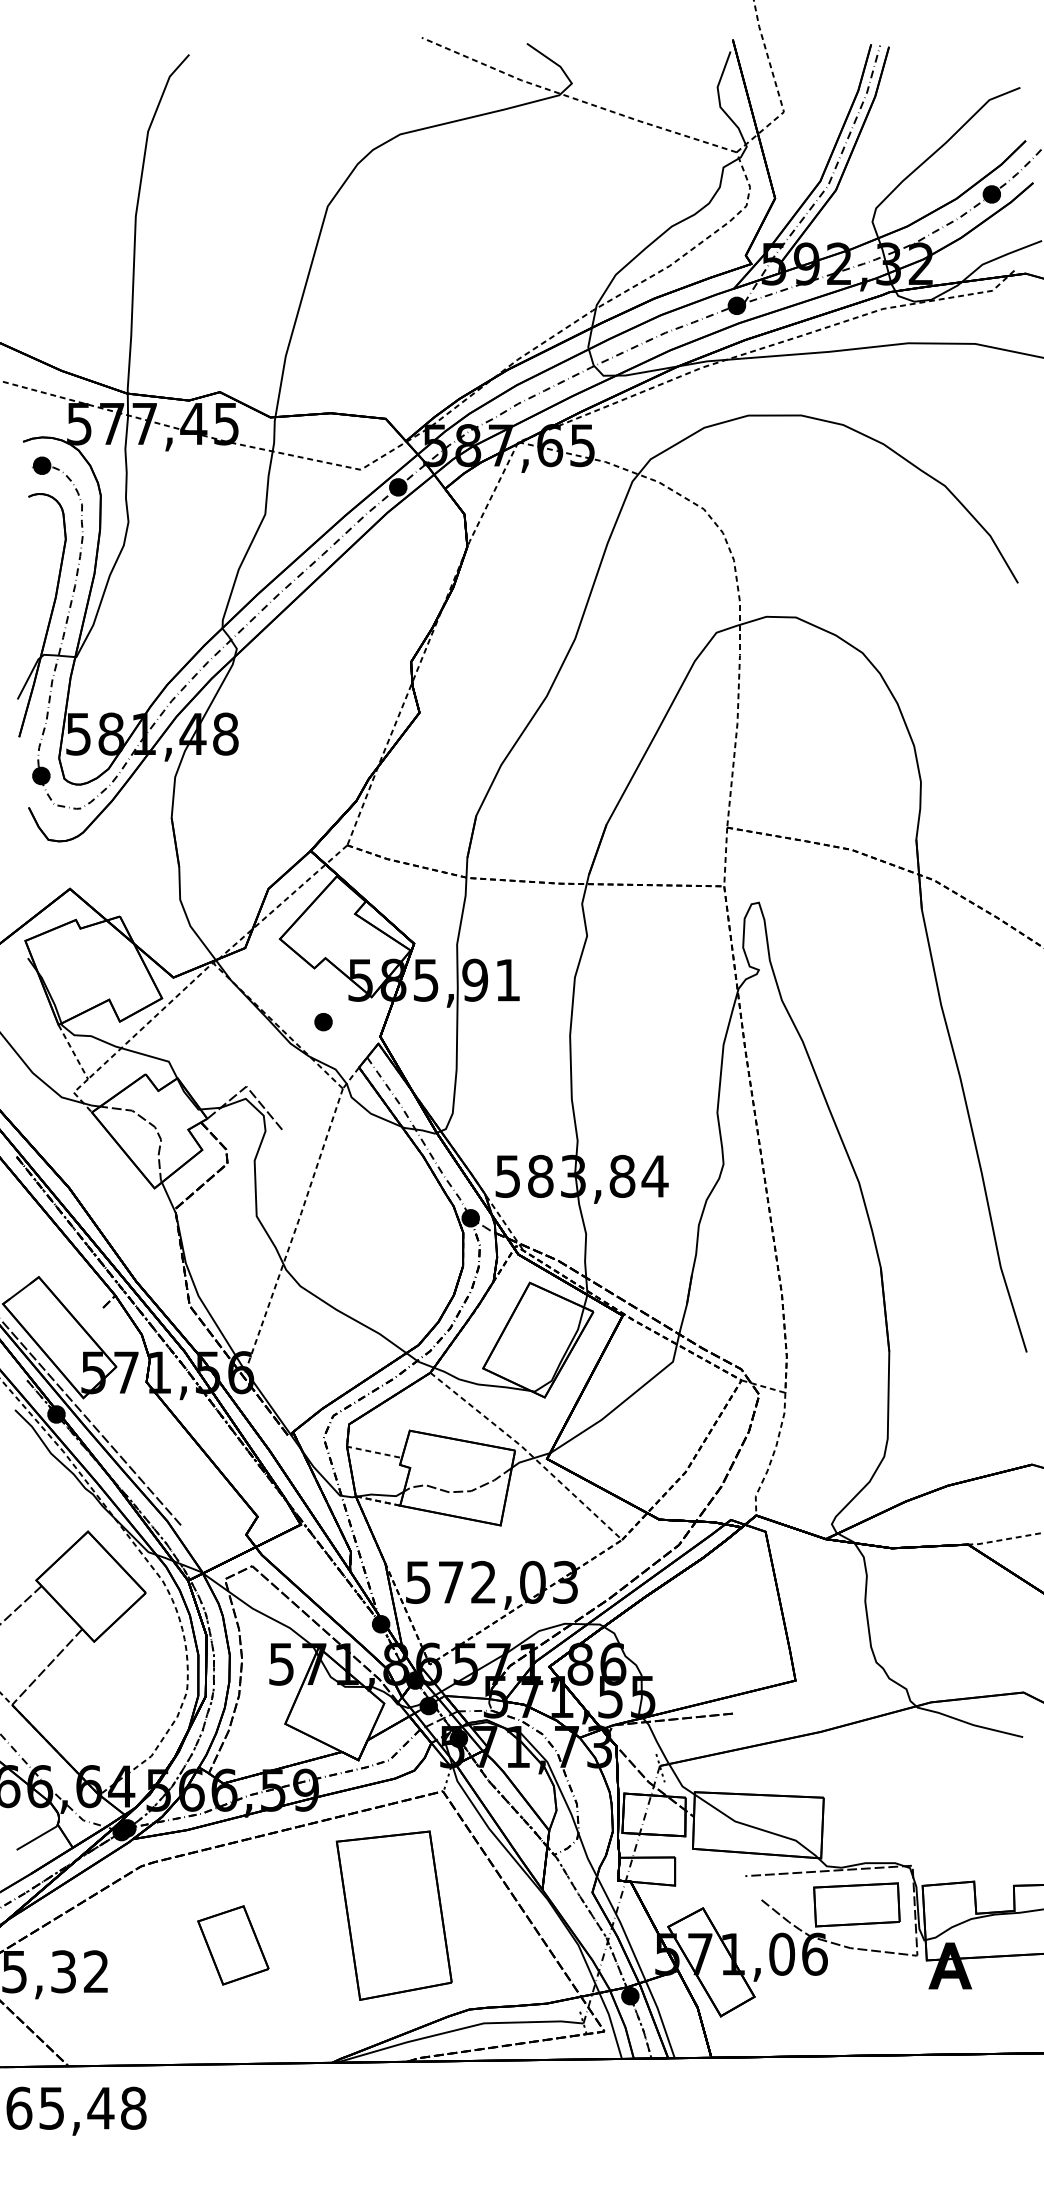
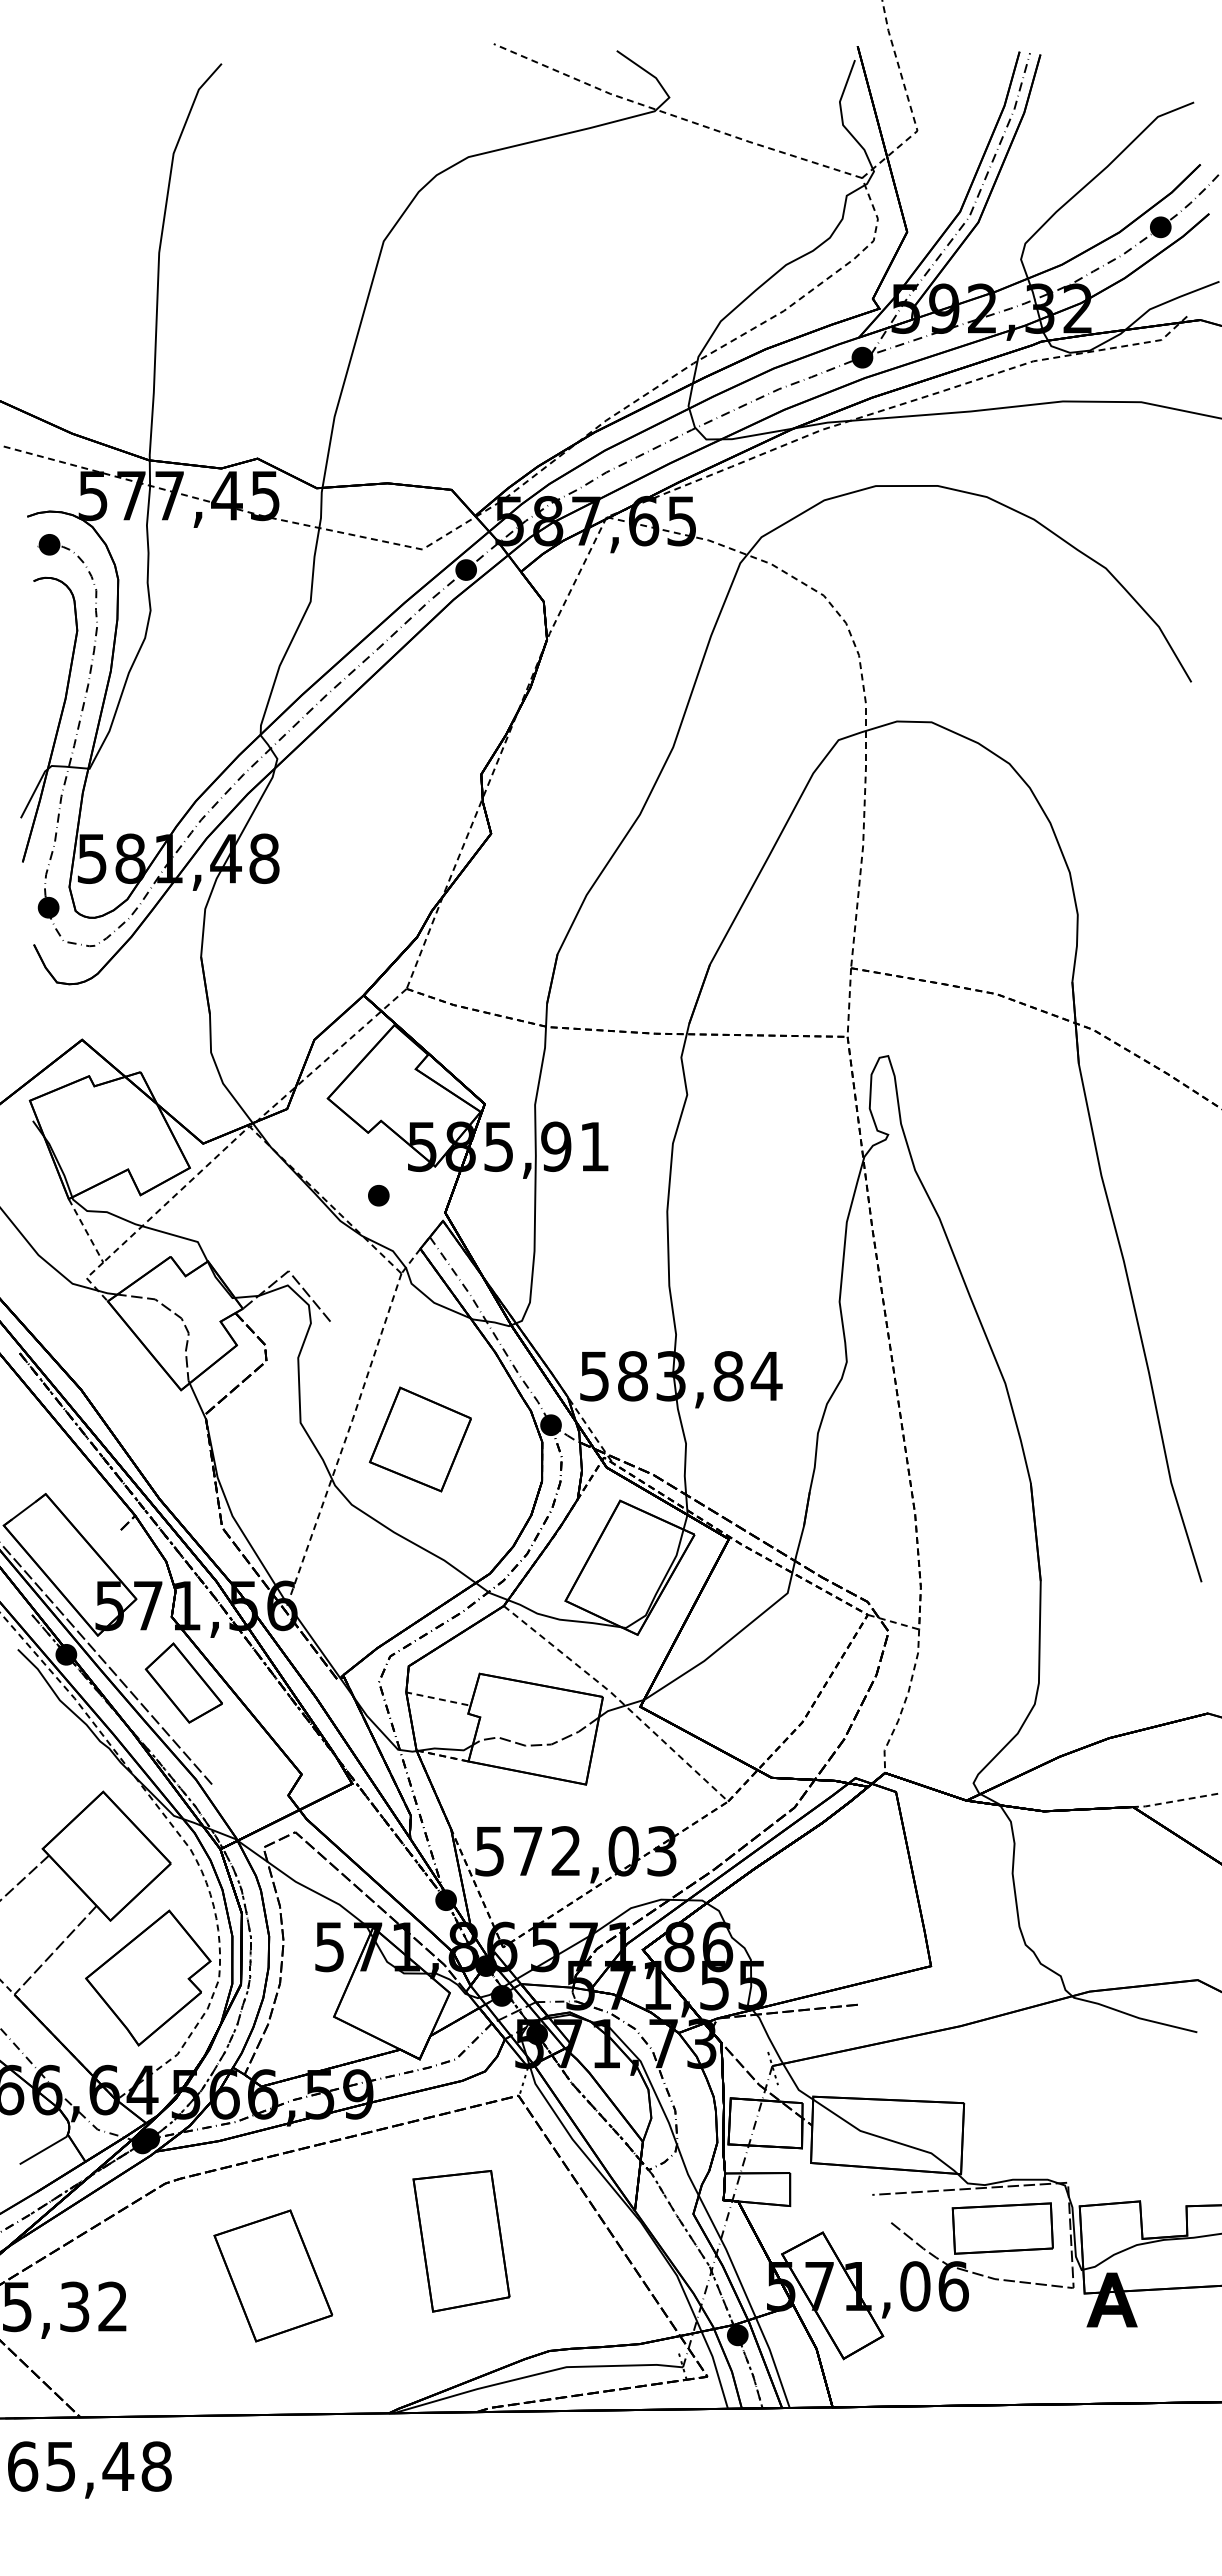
part: (358, 1230) -> (419, 1439), added
part: (156, 1438) -> (183, 1682), added
part: (126, 1690) -> (148, 1977), added
part: (394, 1915) -> (461, 2241), size x0.71
part: (233, 1945) -> (273, 2275), size x1.43

